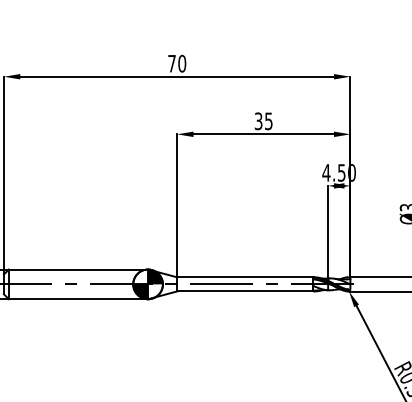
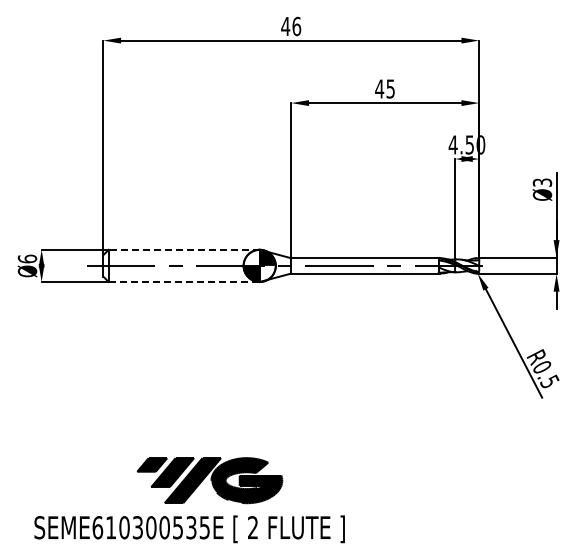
text: (177, 62) -> (291, 25), 70 -> 46
text: (258, 120) -> (379, 88), 35 -> 45
line: (77, 269) -> (183, 249), solid -> dashed
line: (78, 299) -> (184, 282), solid -> dashed

